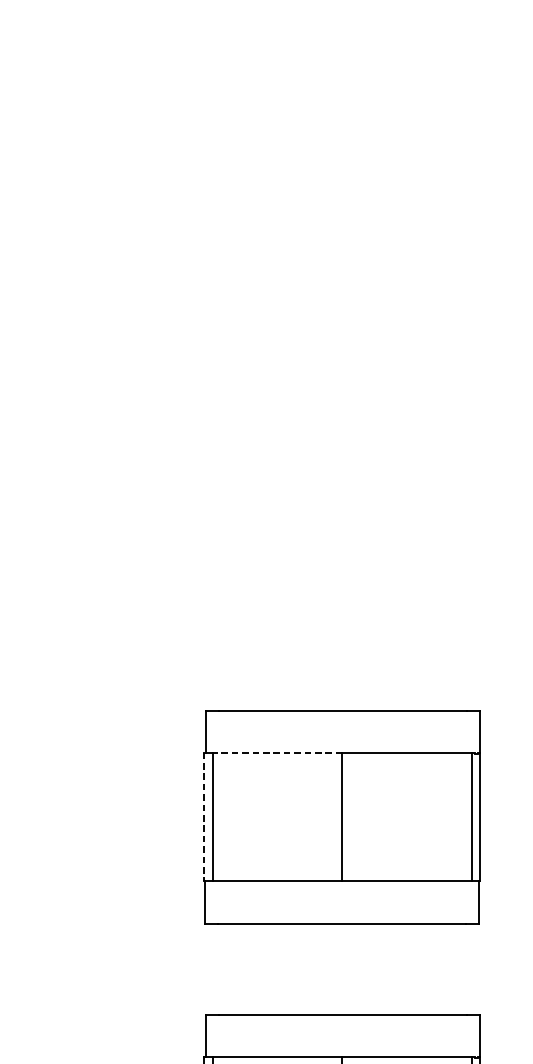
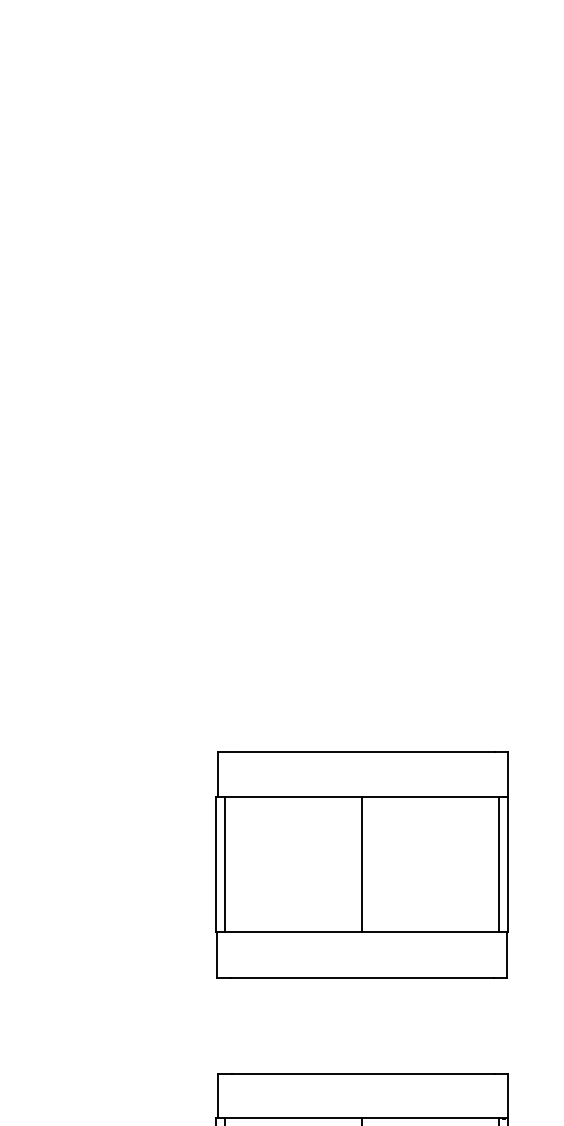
line: (277, 752) -> (293, 796), dashed -> solid
line: (204, 816) -> (216, 864), dashed -> solid

